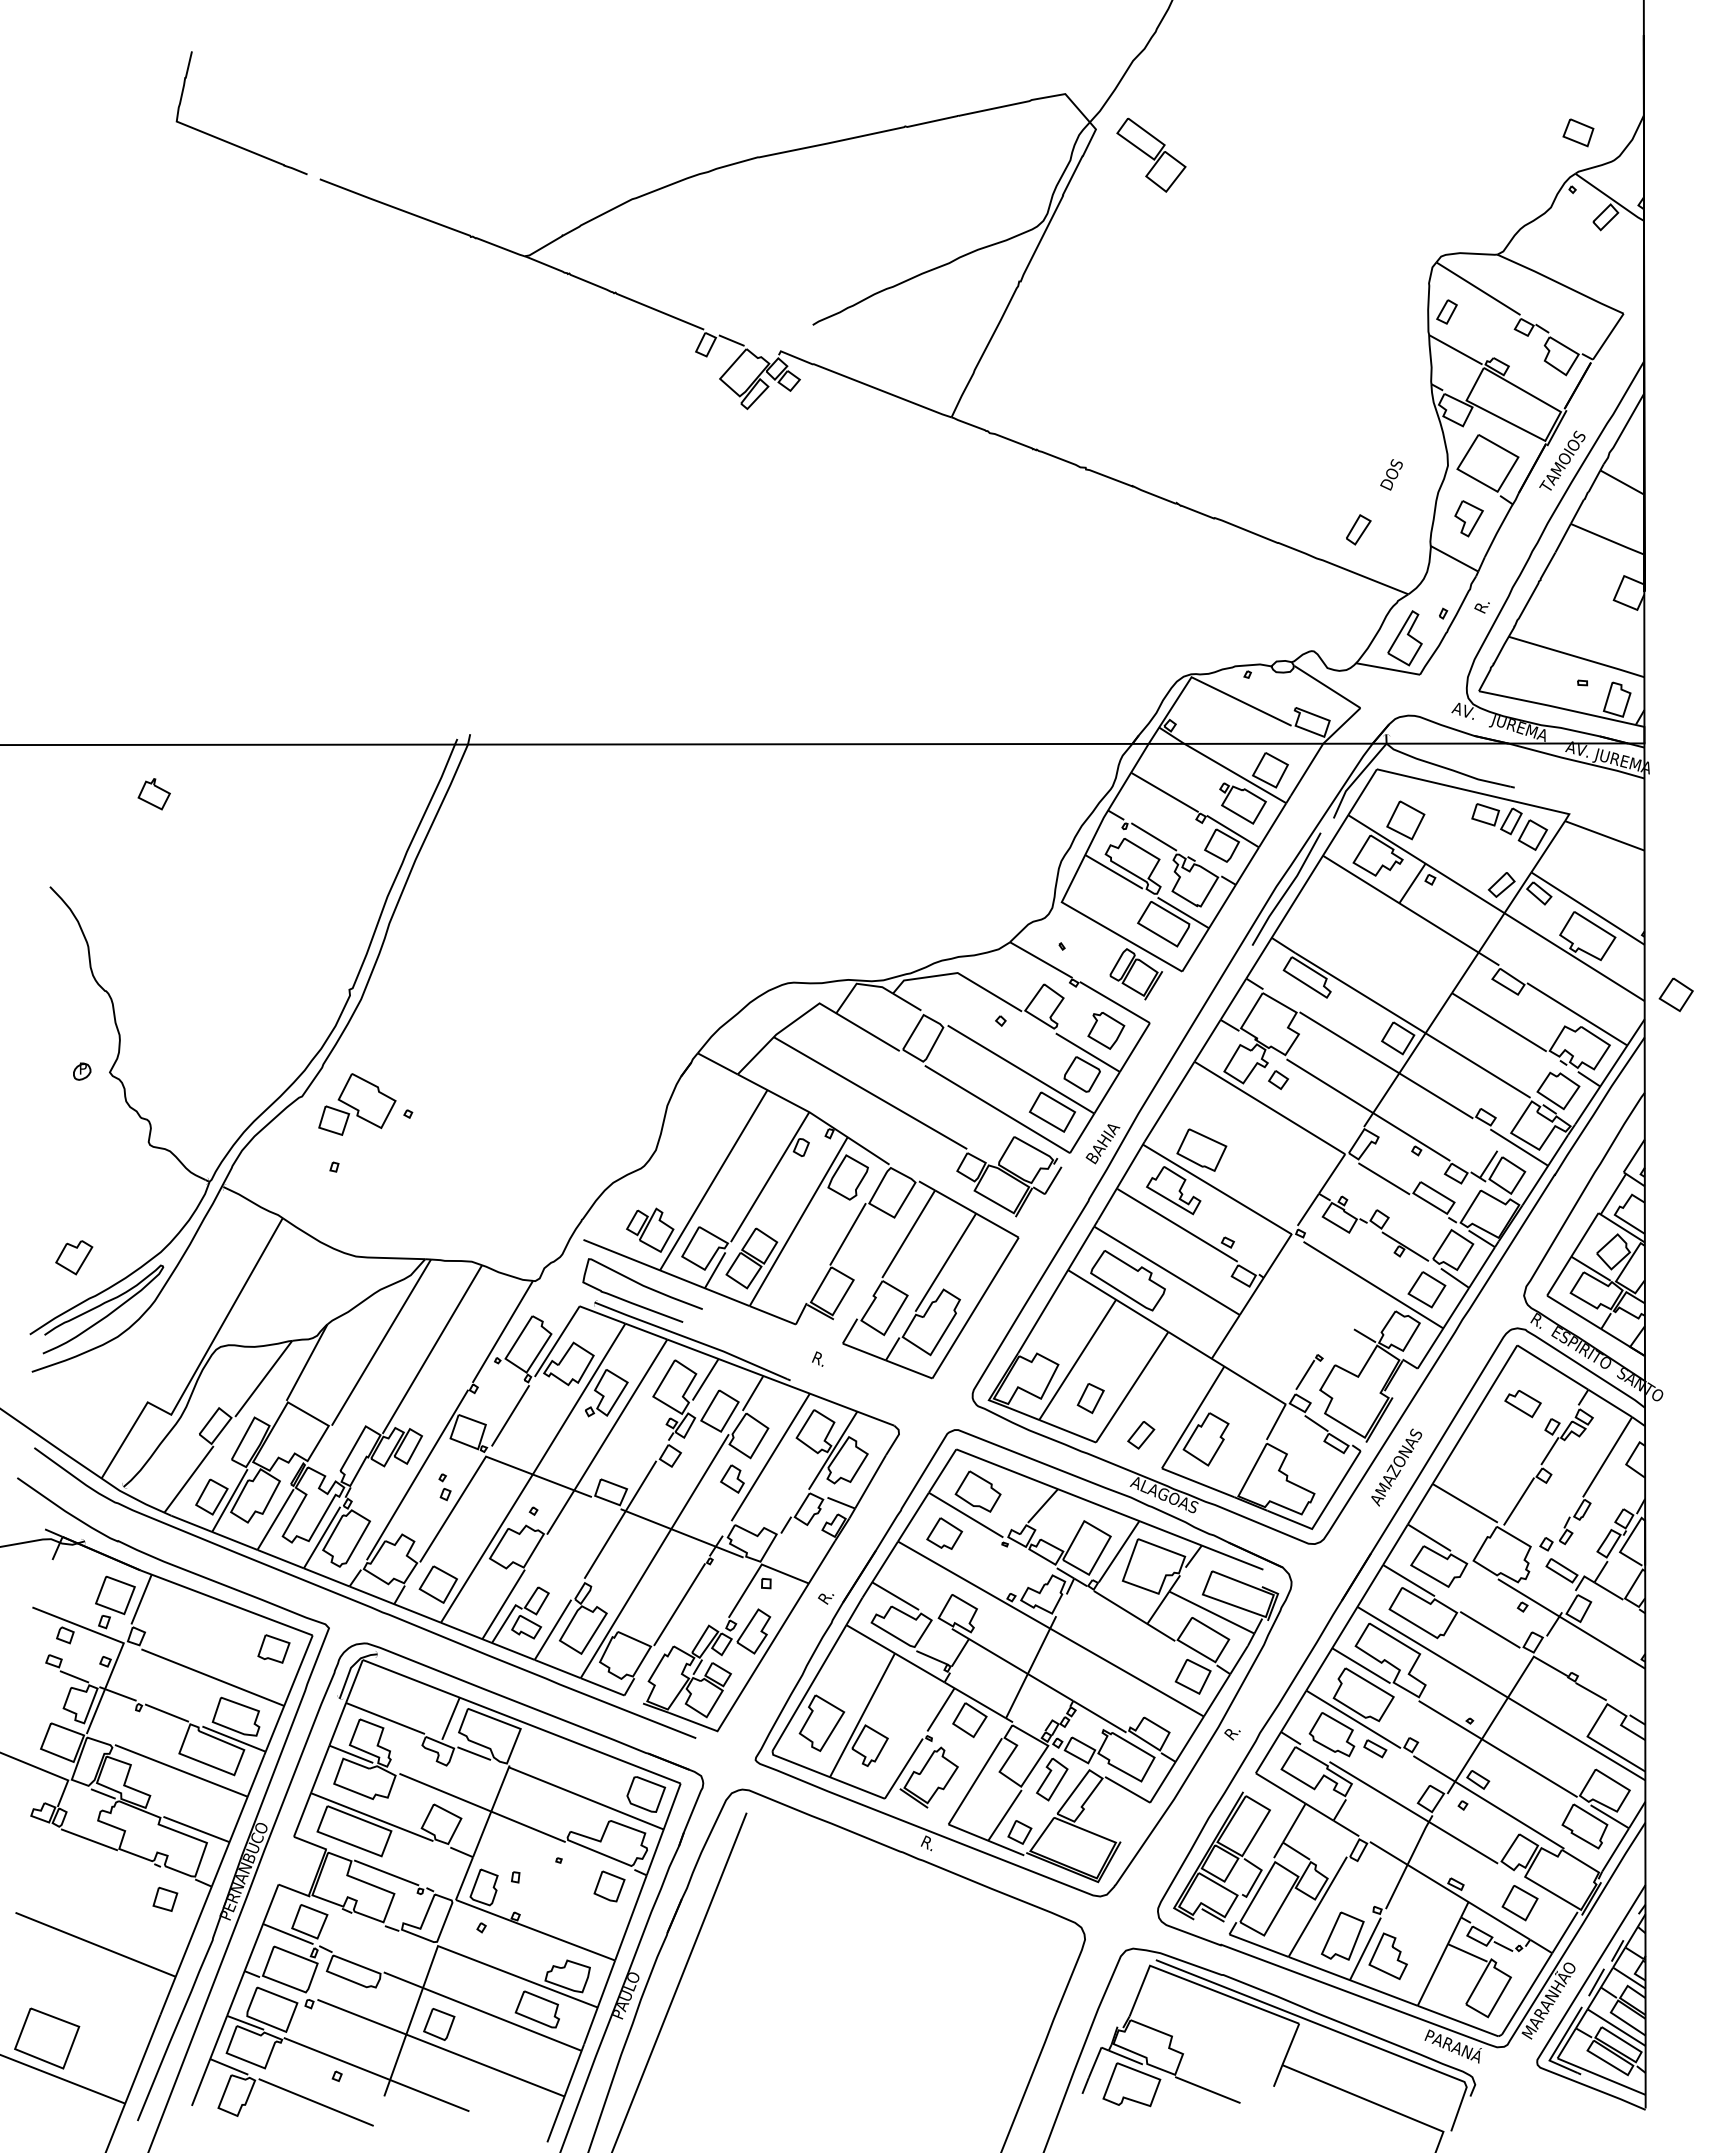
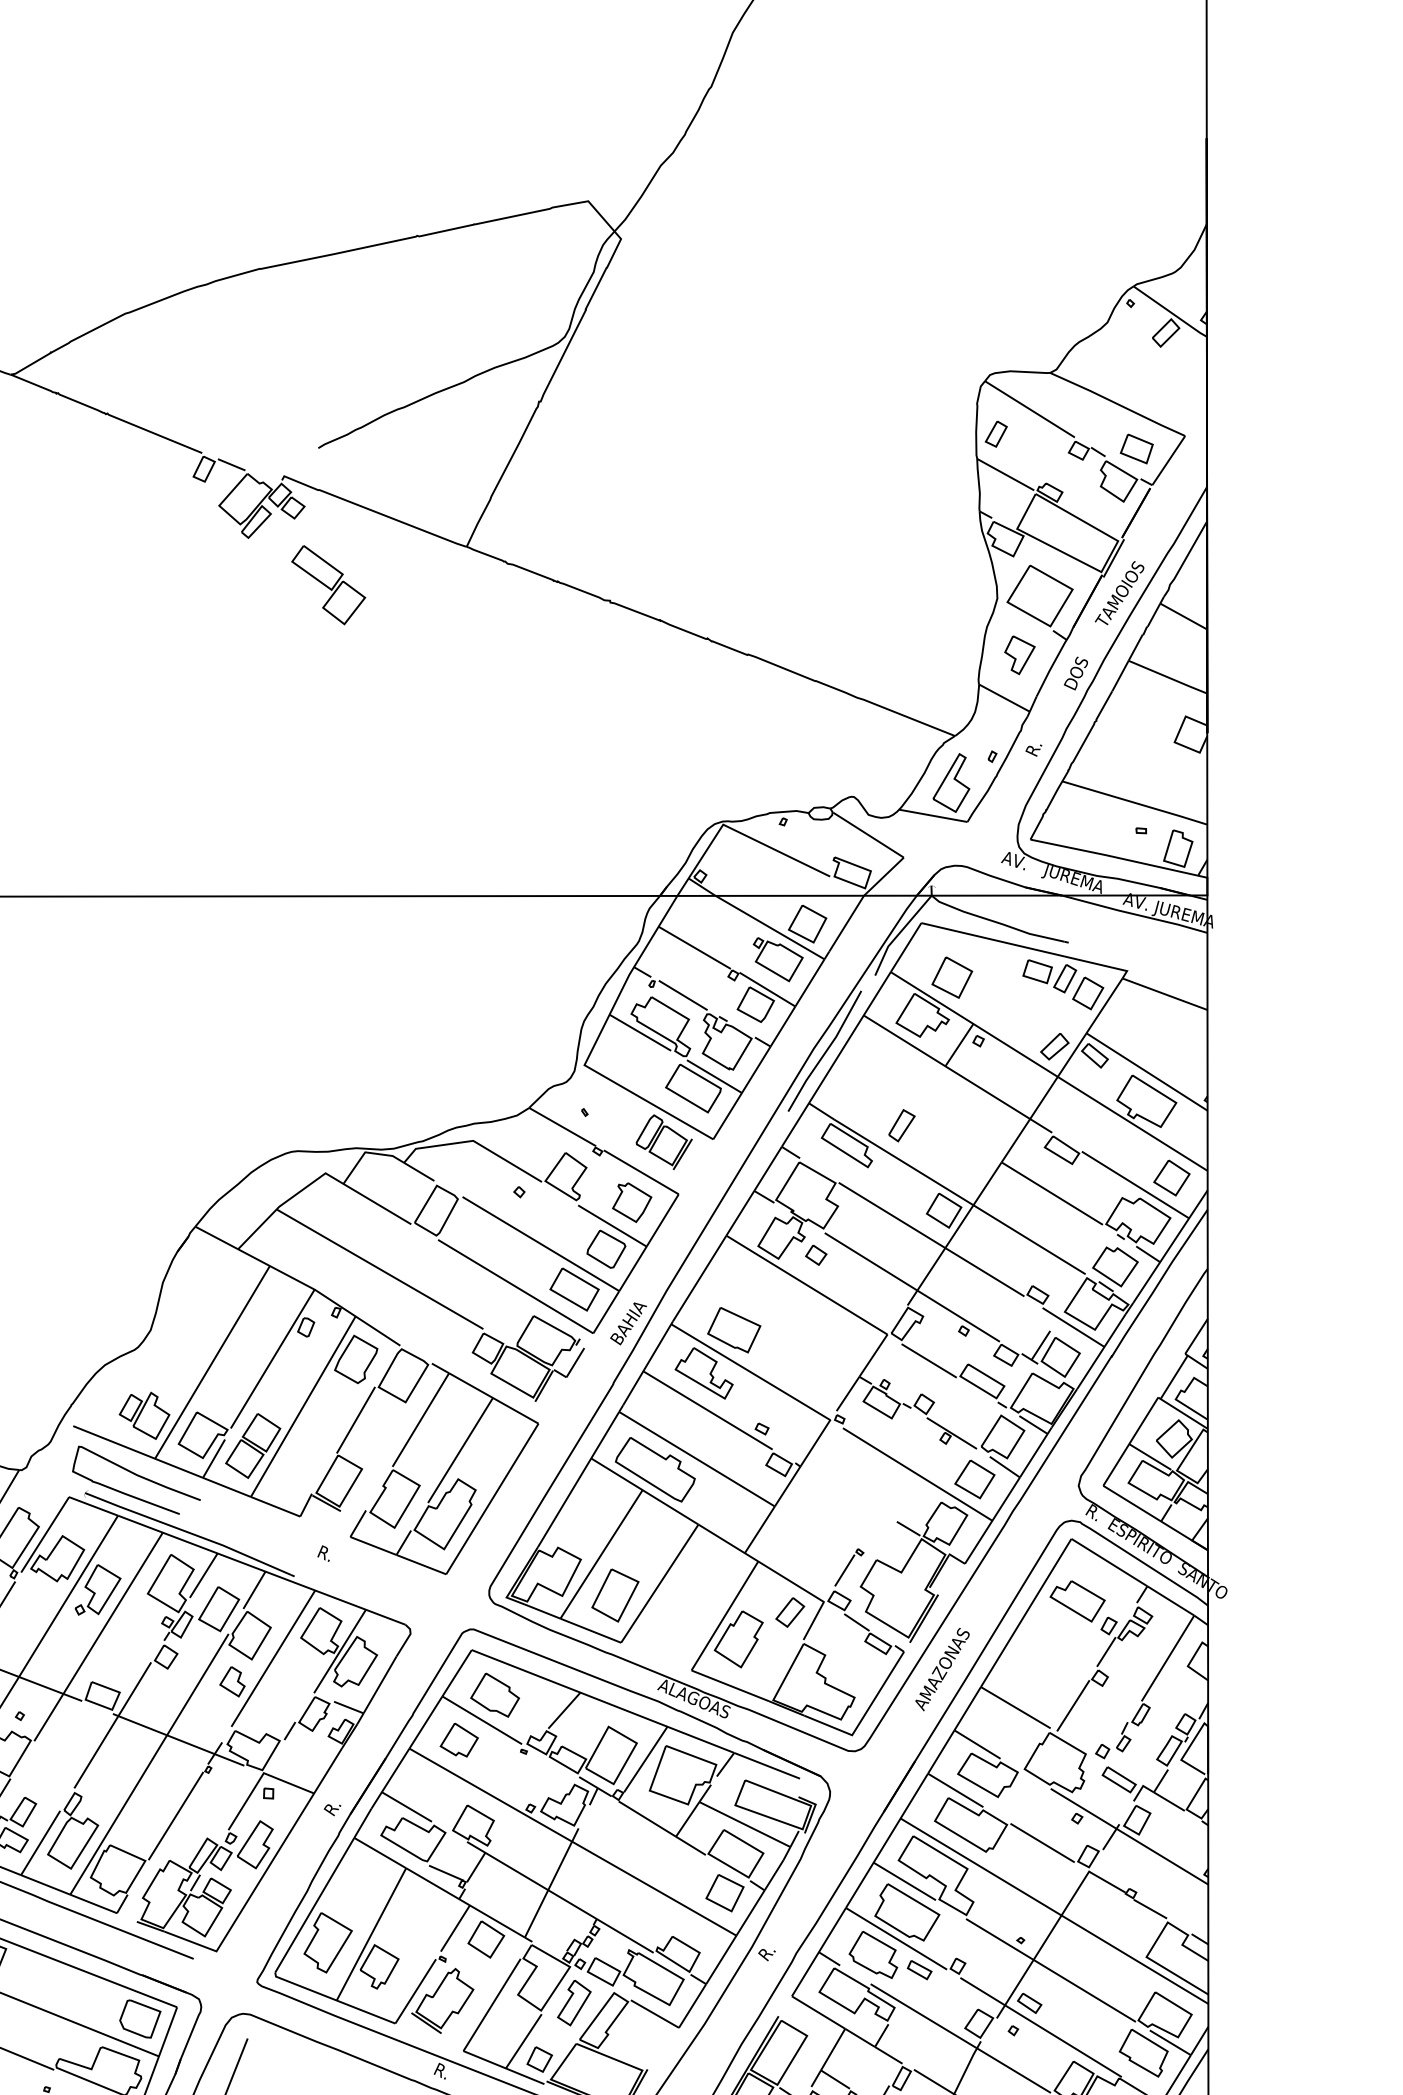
part: (1578, 132) -> (1136, 448), moved
part: (1151, 154) -> (328, 584), moved
text: (1391, 474) -> (1075, 673), moved
part: (1358, 529) -> (901, 1125), moved
part: (1675, 994) -> (1171, 1177), moved
part: (1090, 1398) -> (615, 1595), size x1.67
part: (1522, 1403) -> (1077, 1601), size x1.43
part: (1141, 1435) -> (790, 1612), moved

